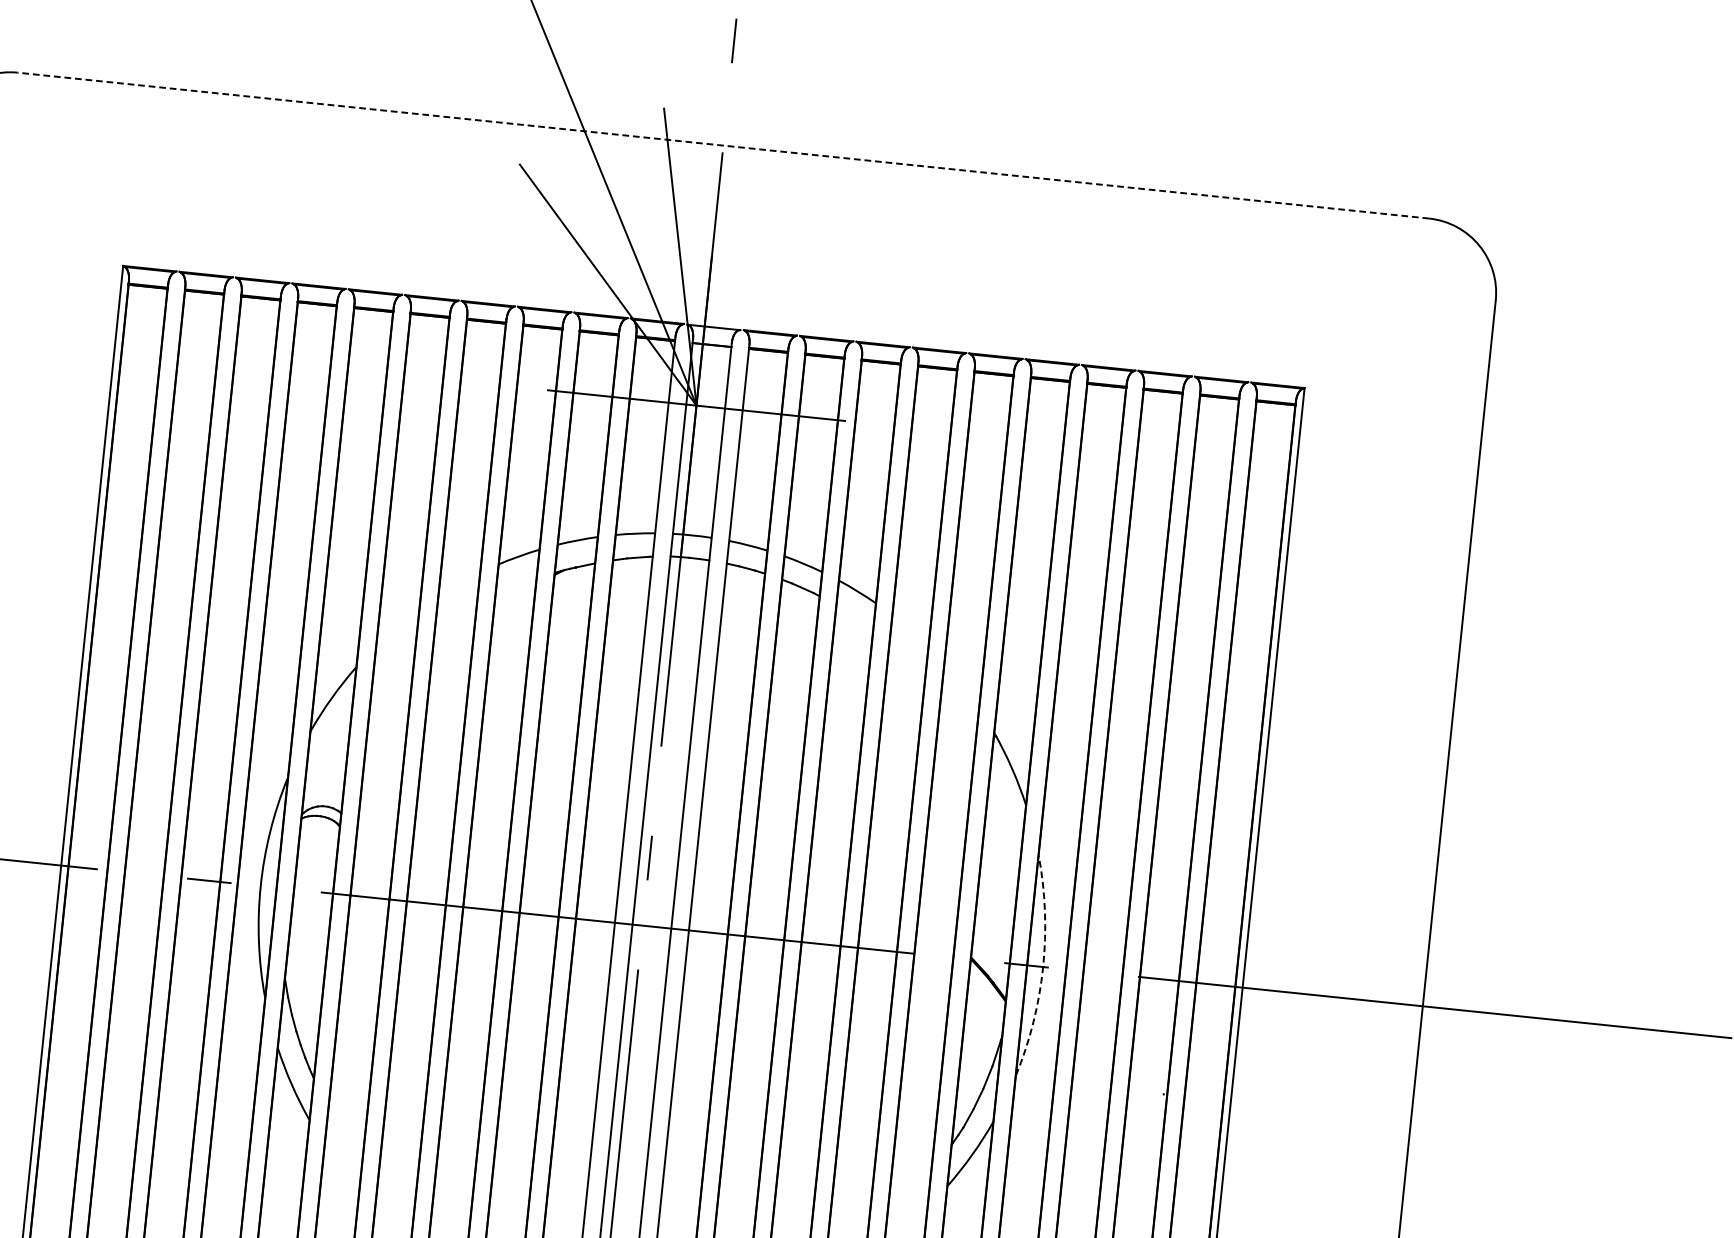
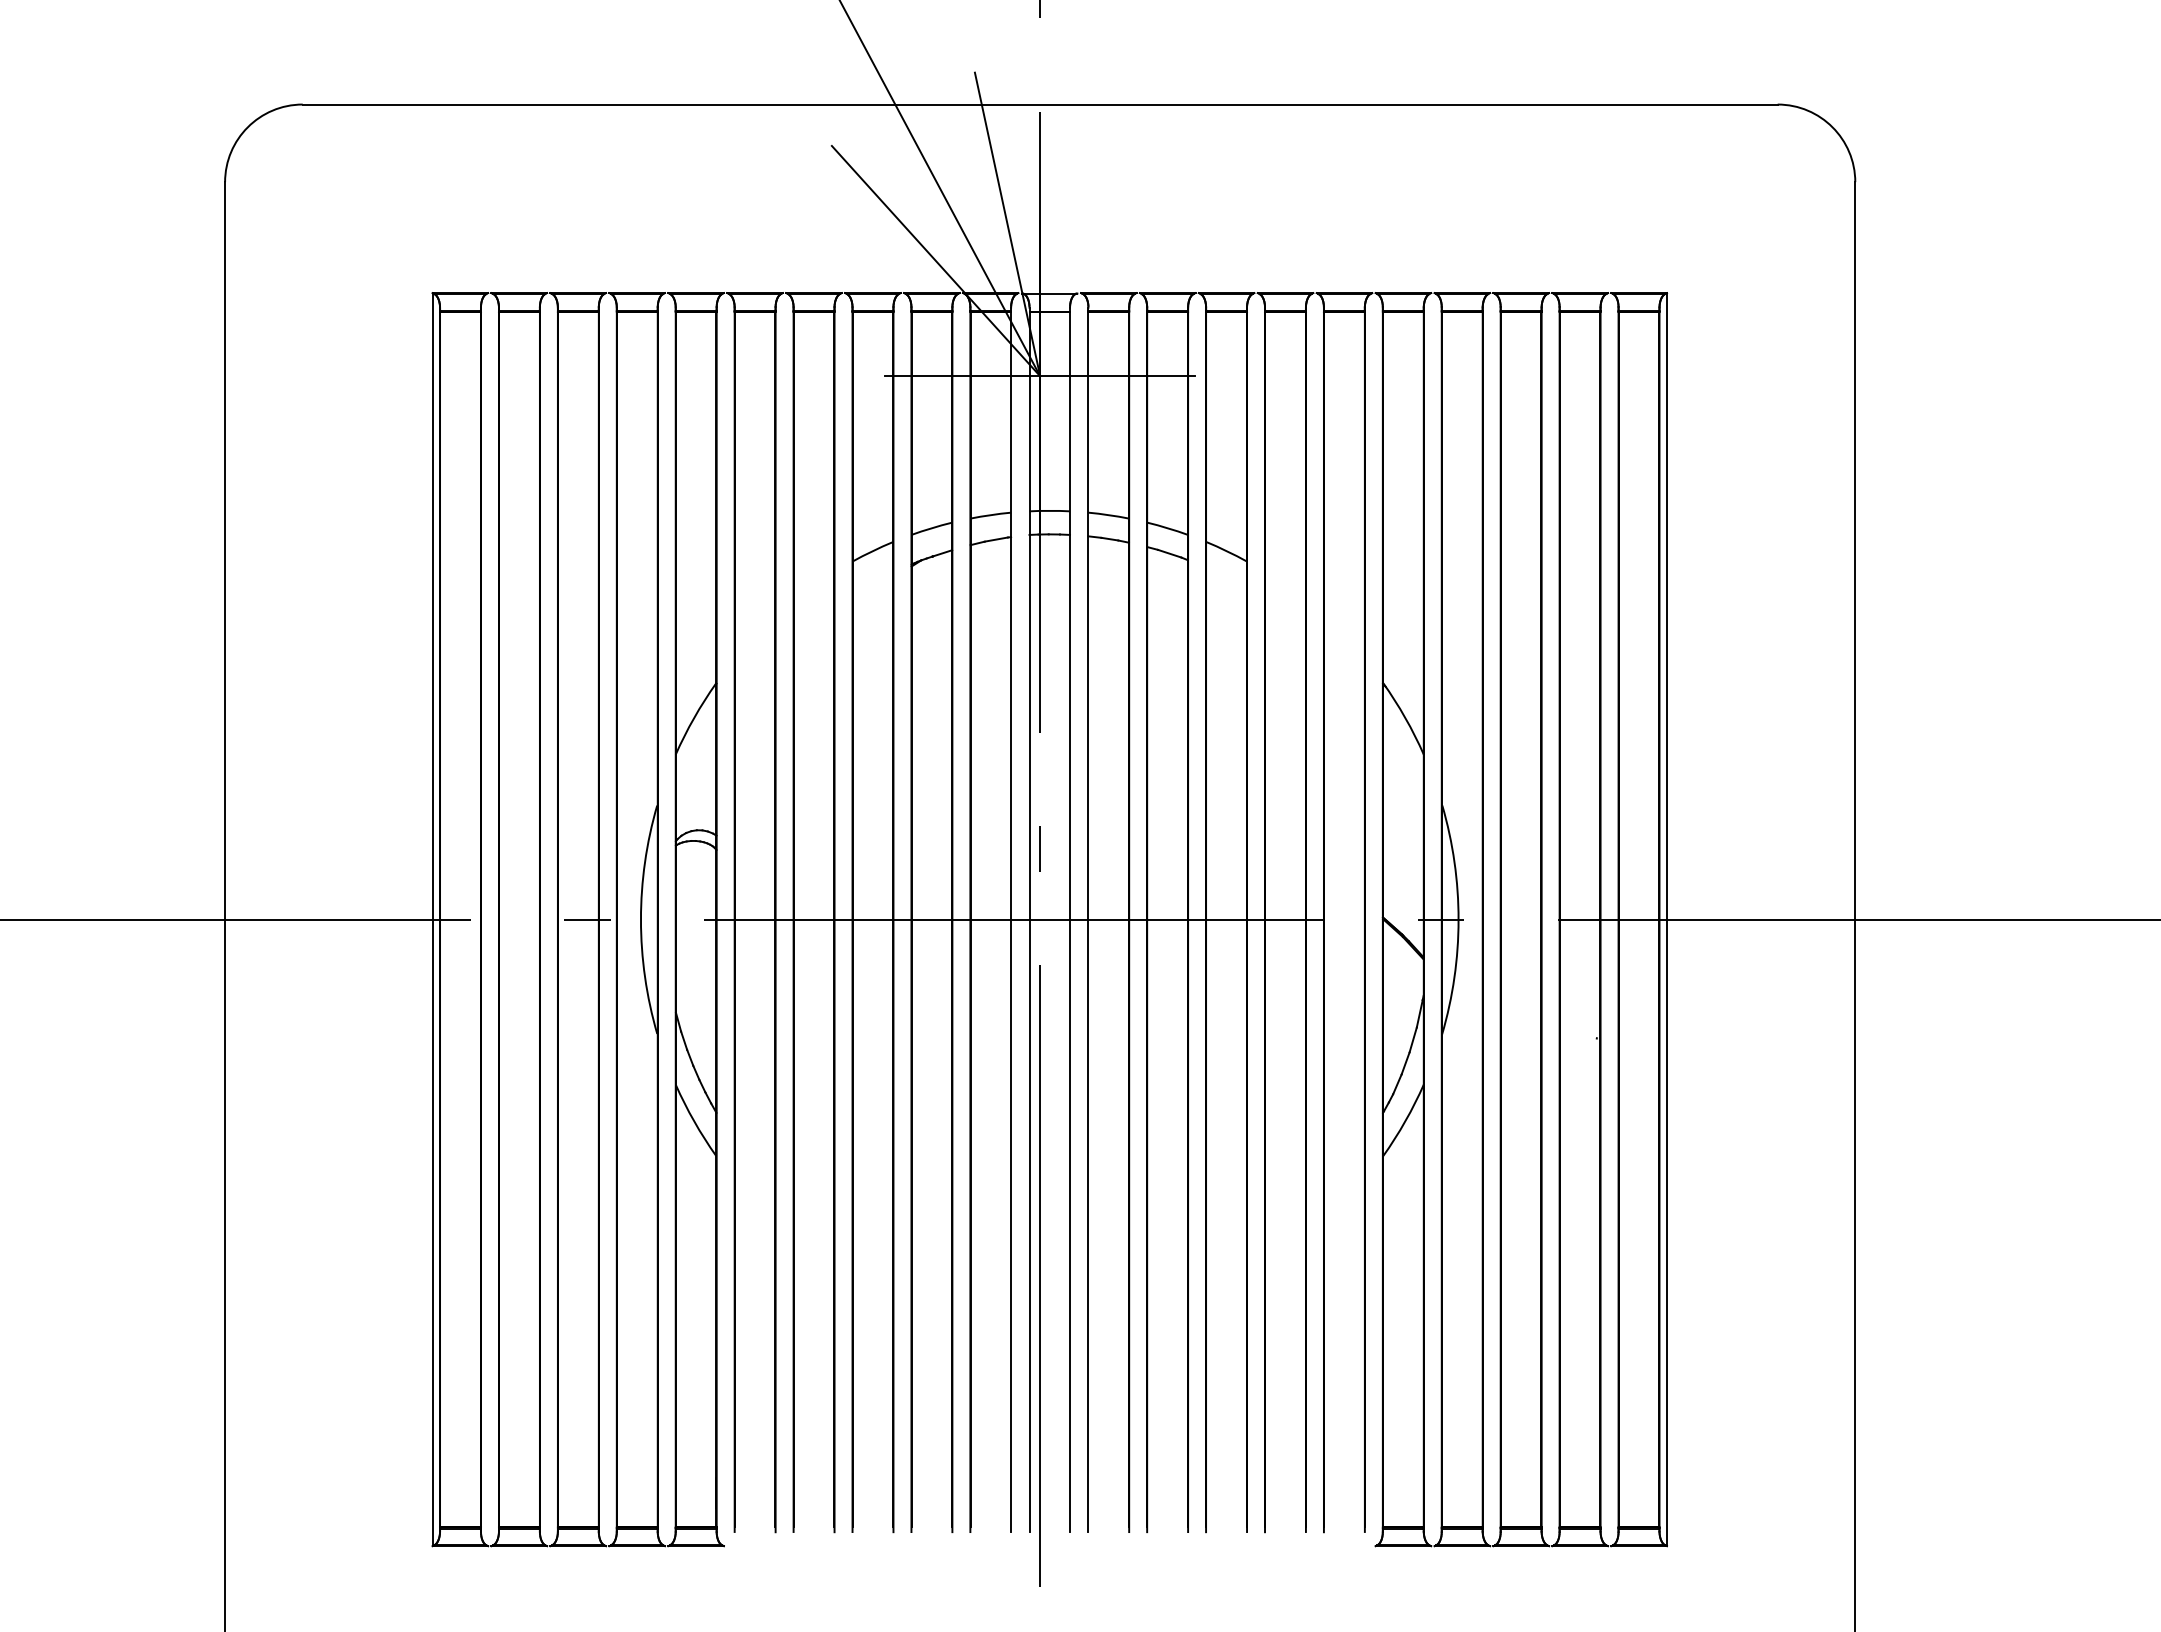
line: (722, 145) -> (1039, 104), dashed -> solid
arc: (1043, 967) -> (1458, 920), dashed -> solid

